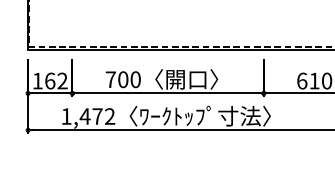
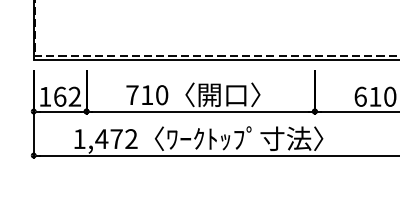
text: (123, 79) -> (147, 95), 700 -> 710

